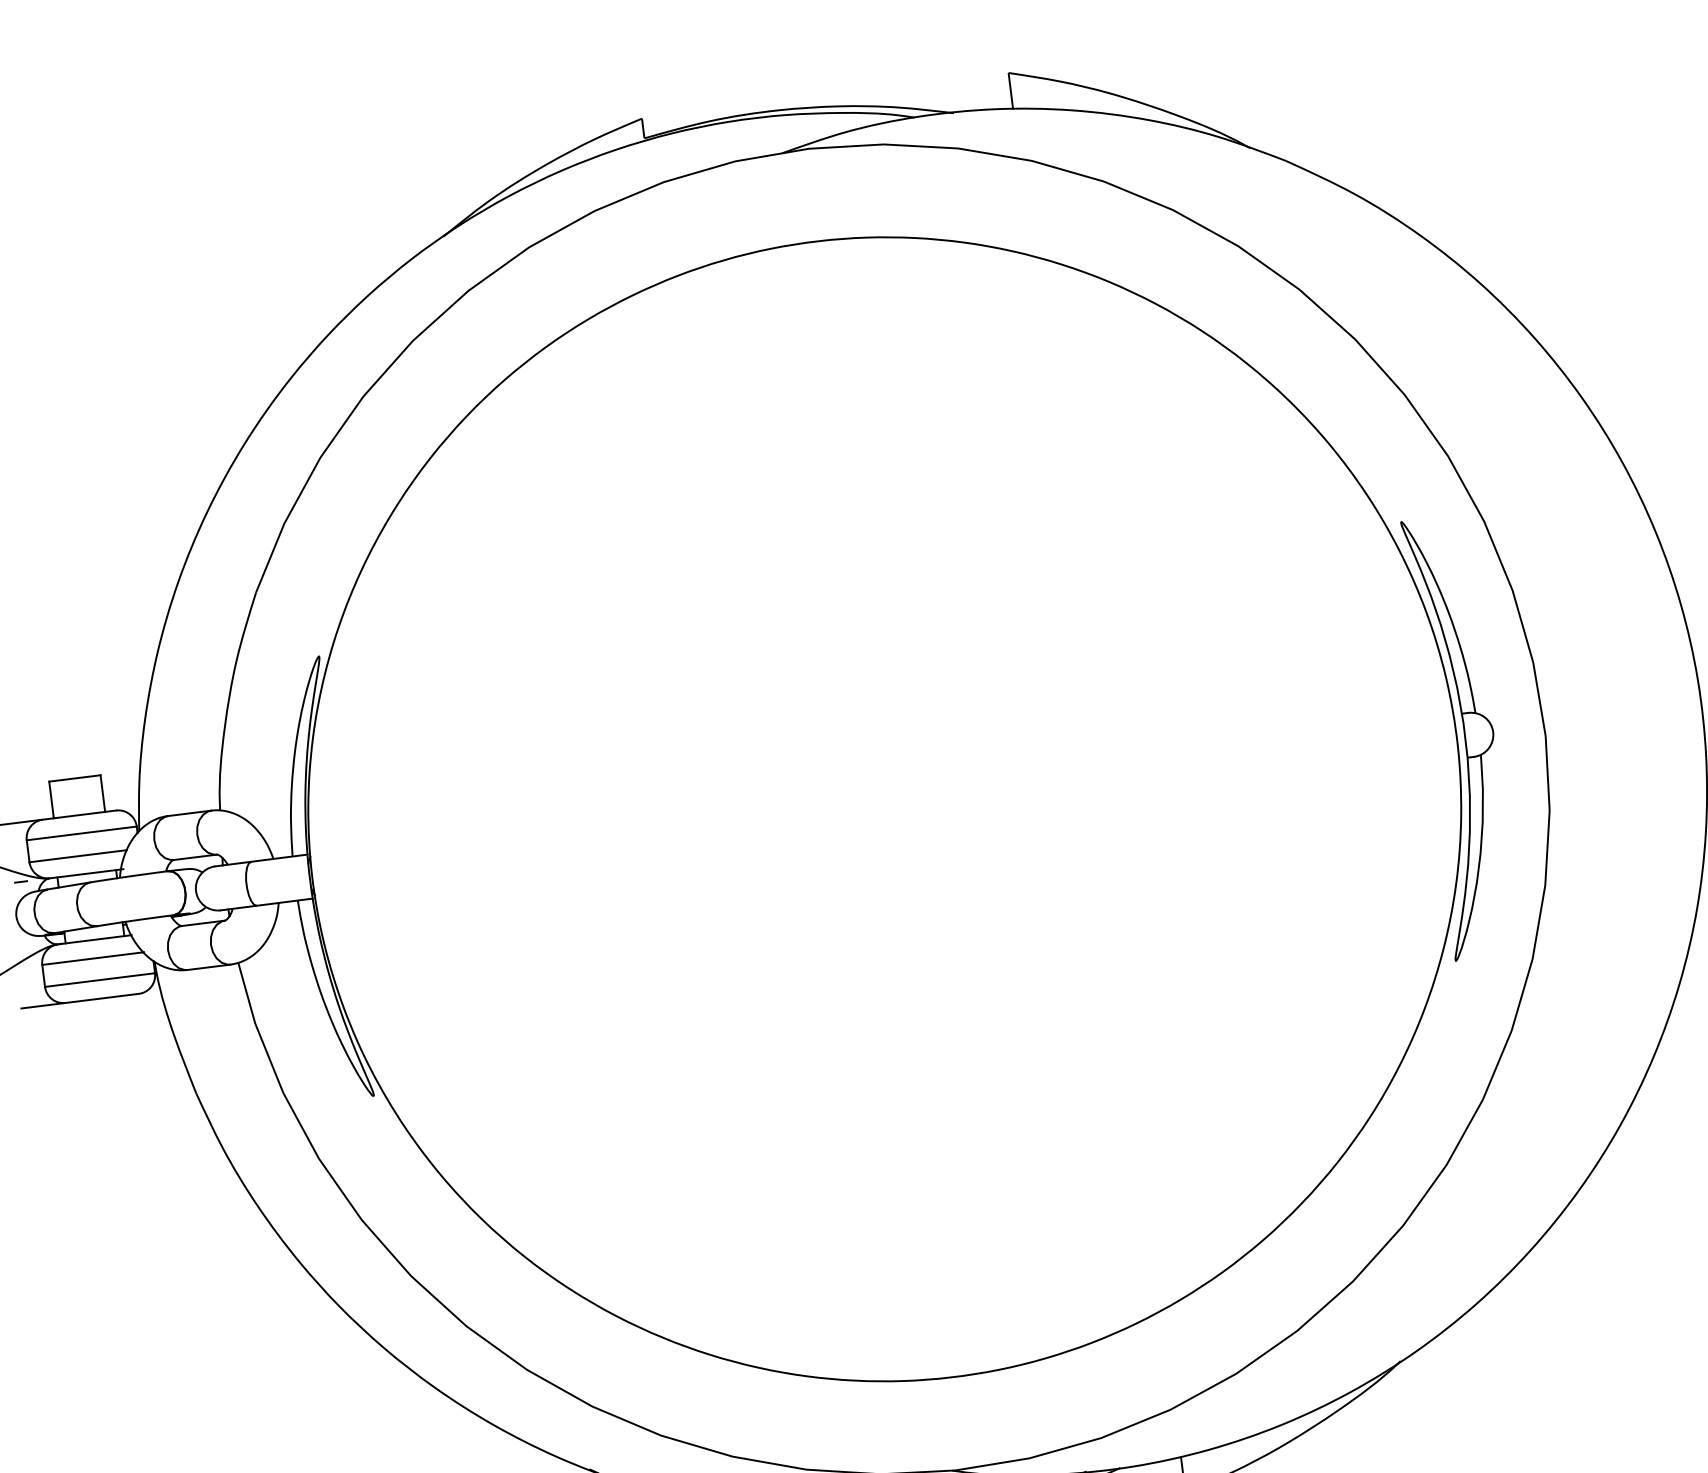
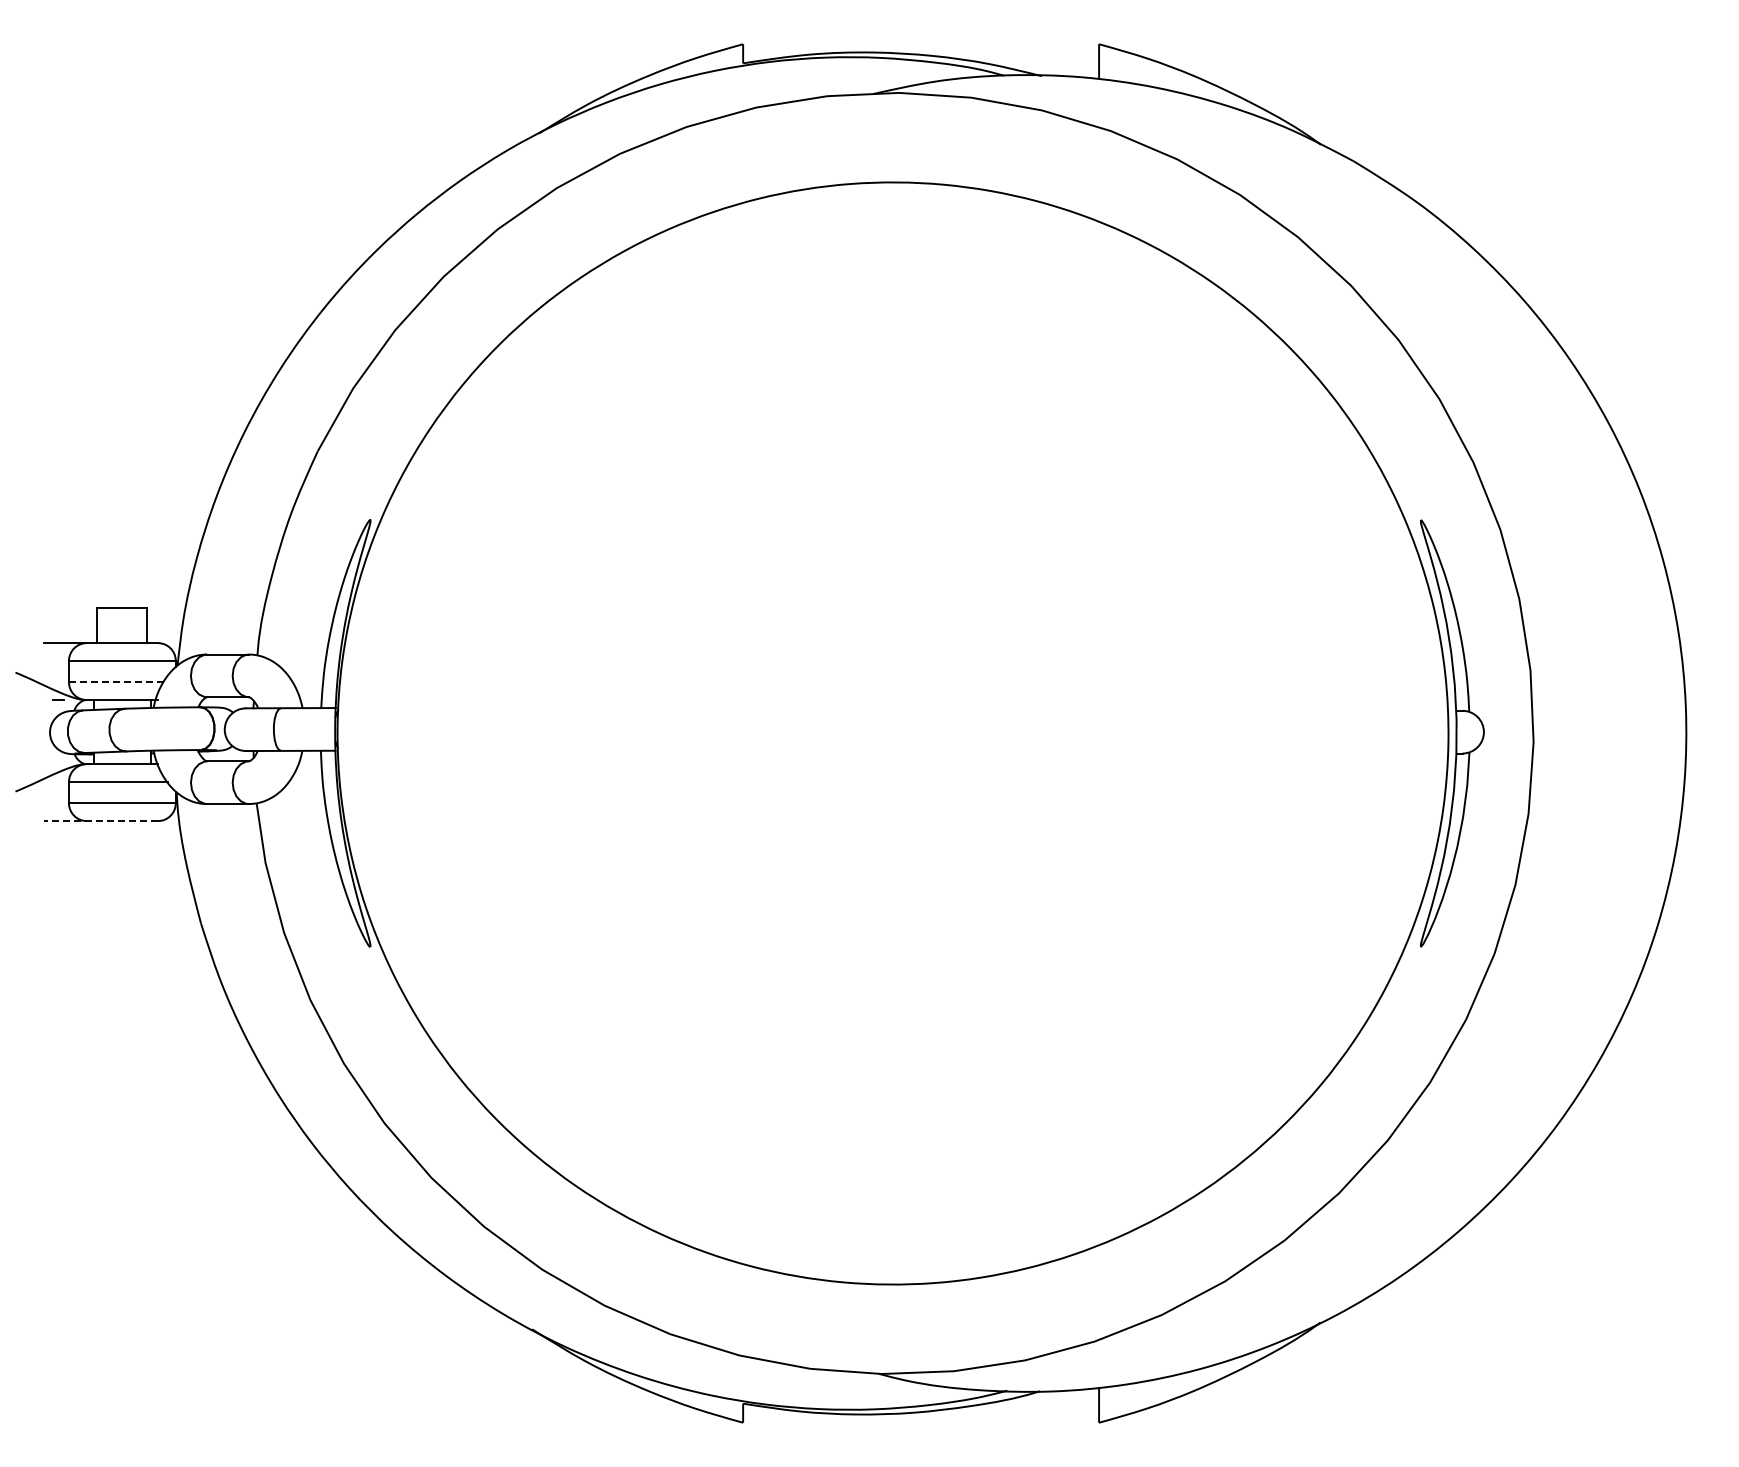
line: (78, 856) -> (116, 682), solid -> dashed
line: (79, 1001) -> (100, 821), solid -> dashed

